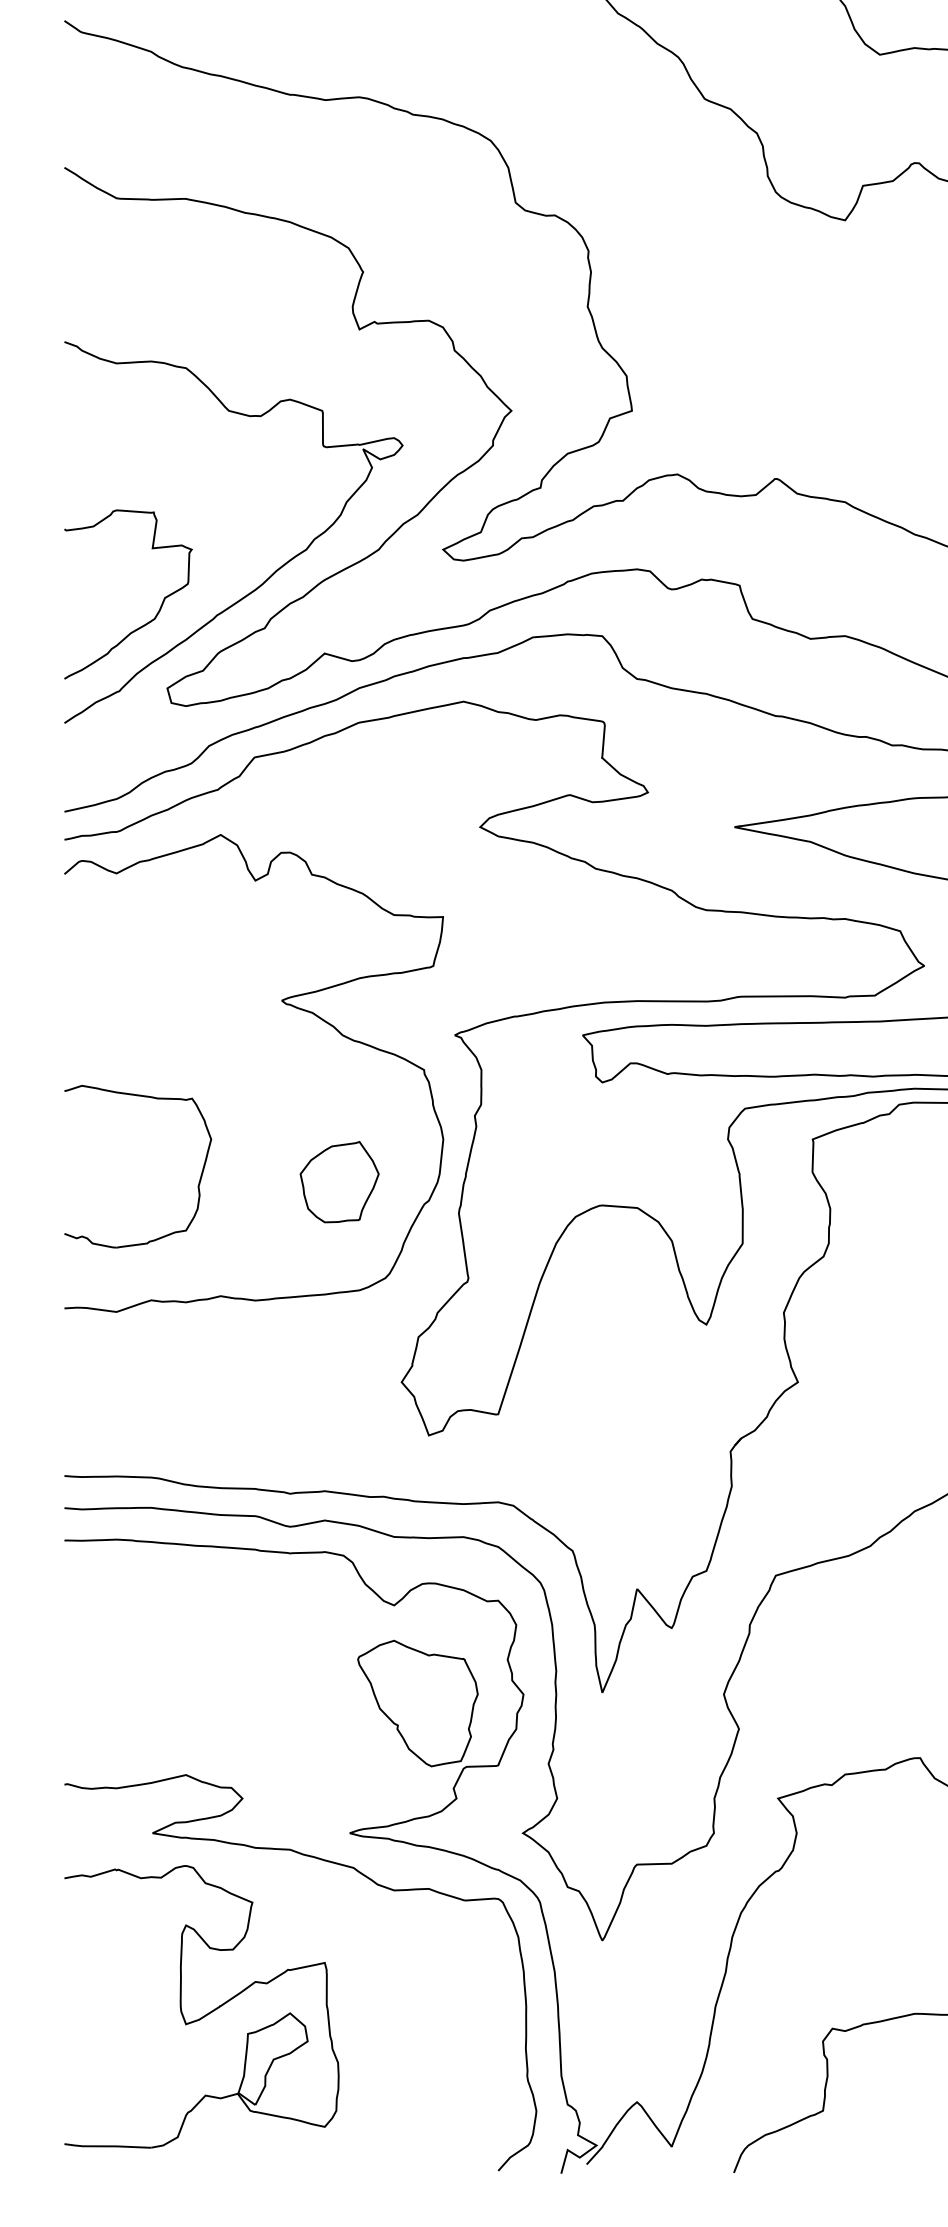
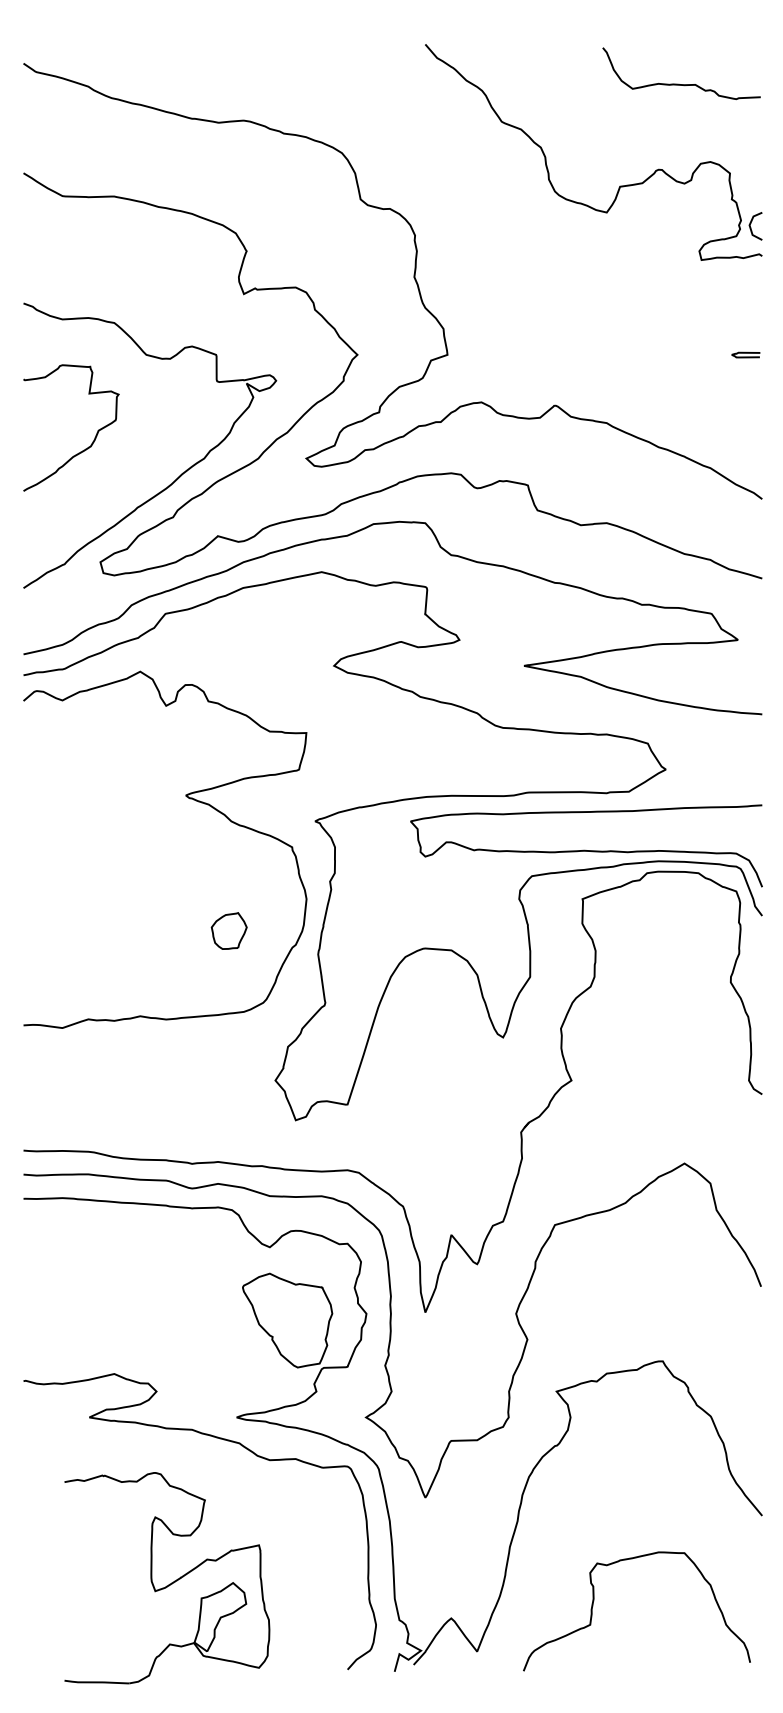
curve: (159, 607) -> (94, 437), moved
part: (198, 1181) -> (123, 930), removed
part: (340, 1181) -> (229, 930), size x0.6
part: (202, 2007) -> (167, 1578), moved

